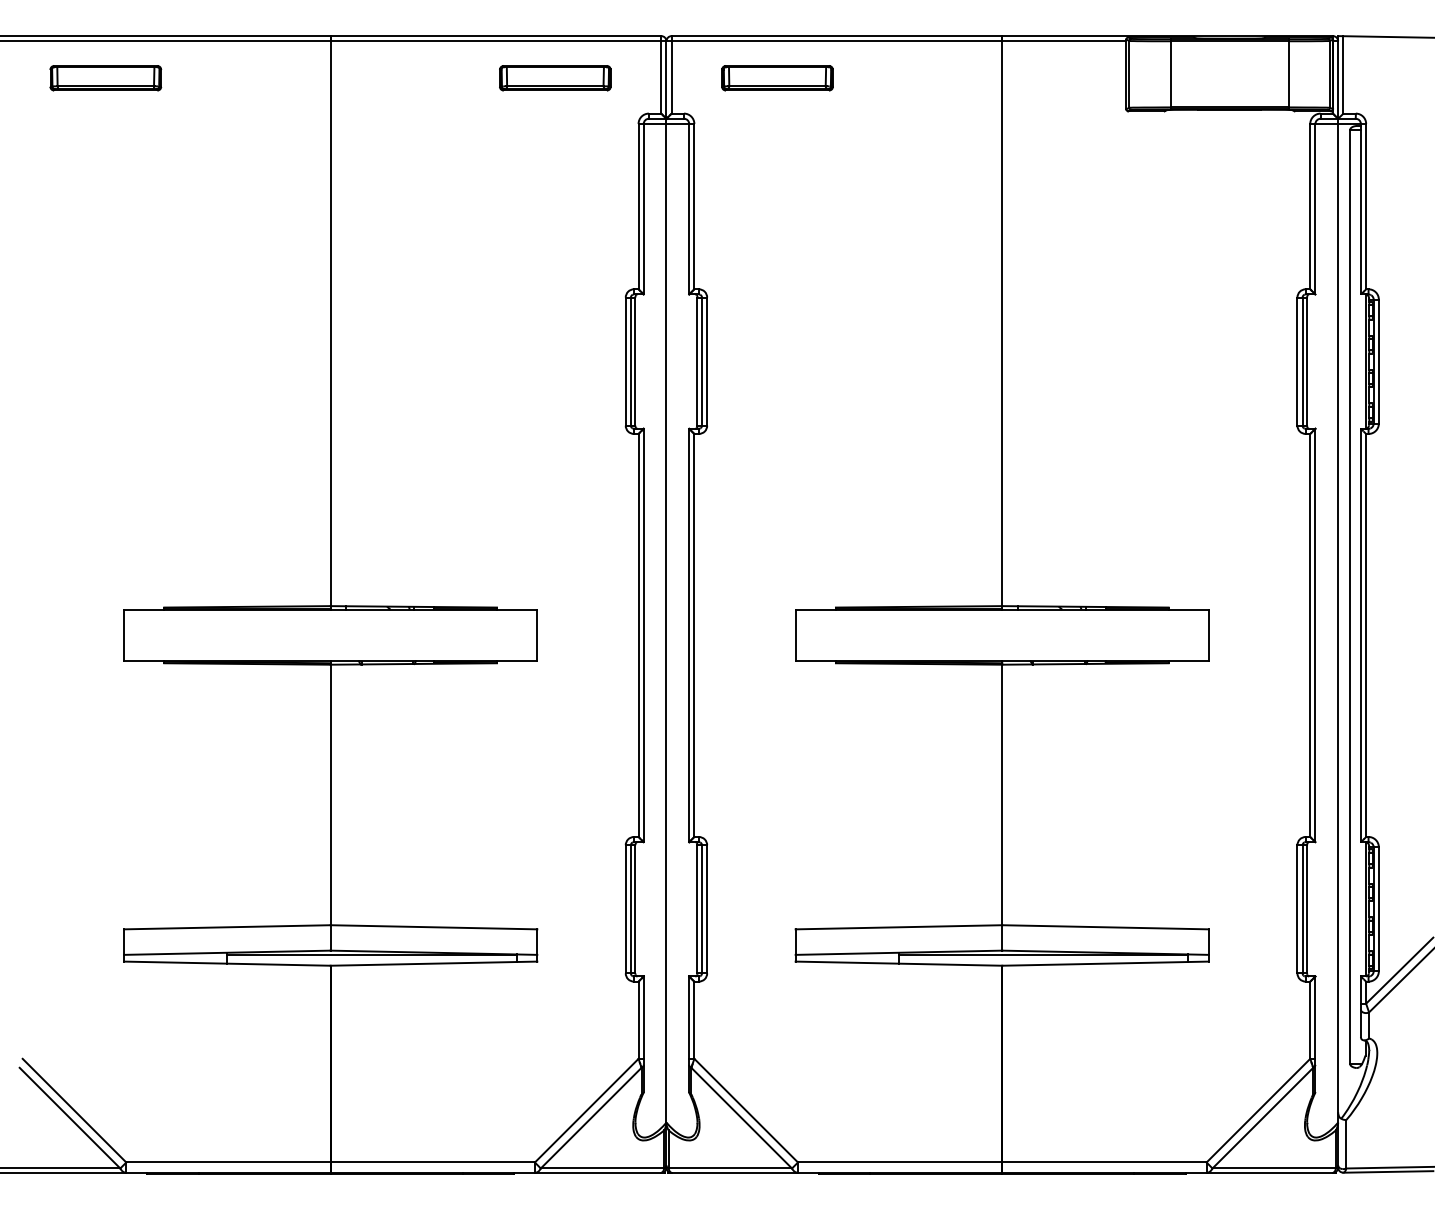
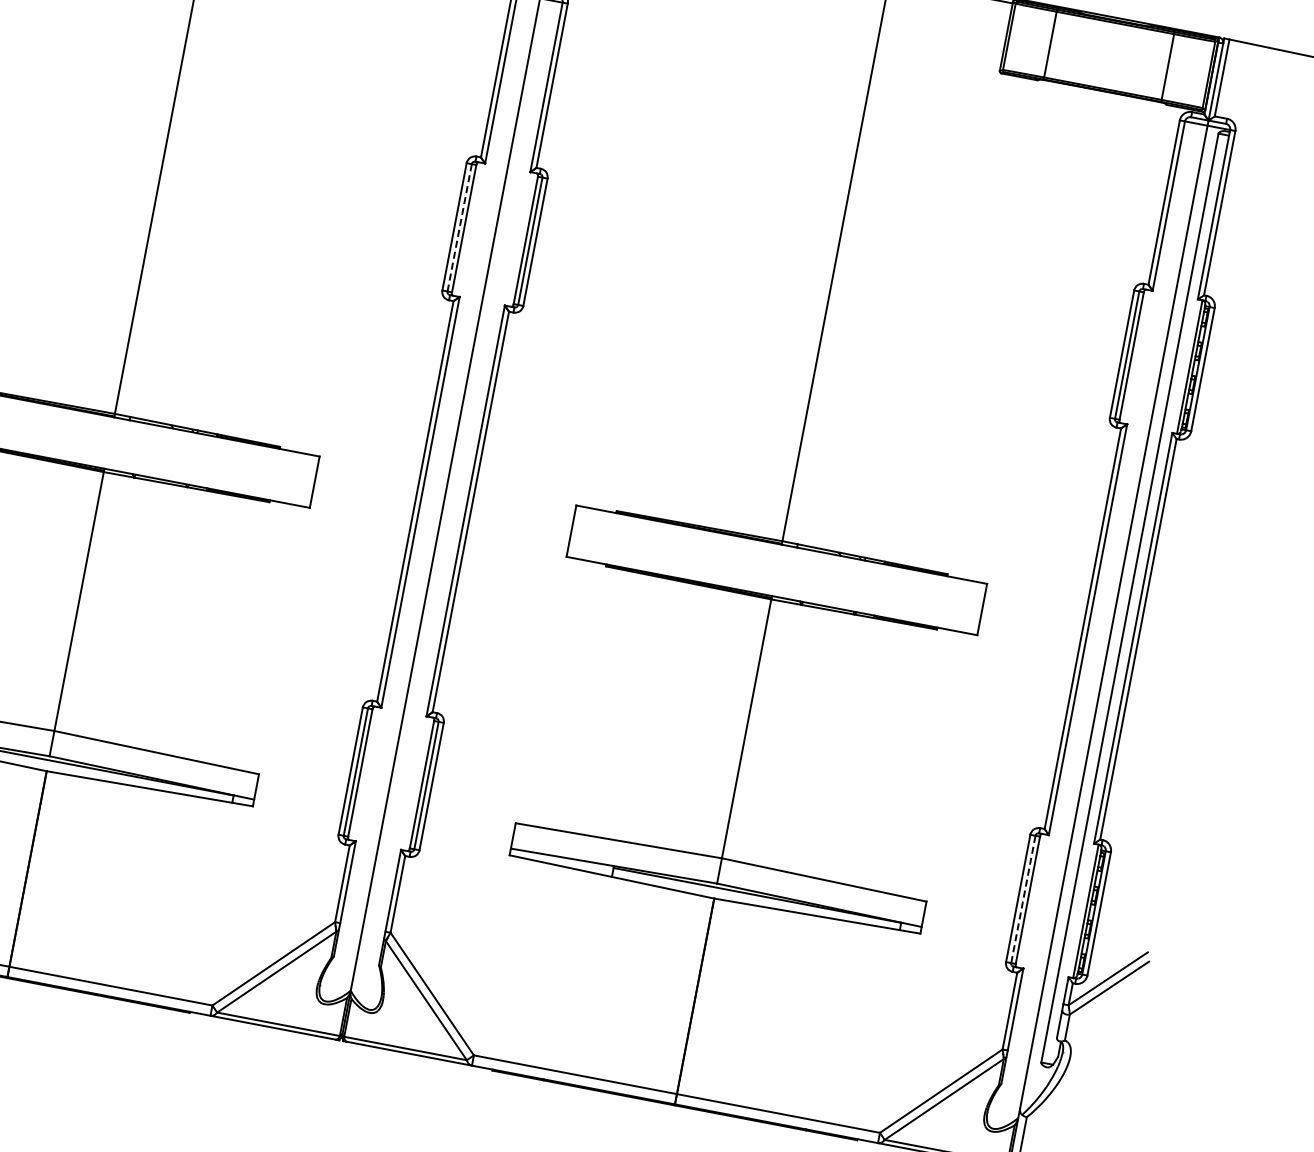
line: (630, 361) -> (459, 227), solid -> dashed
line: (1302, 908) -> (1023, 898), solid -> dashed

